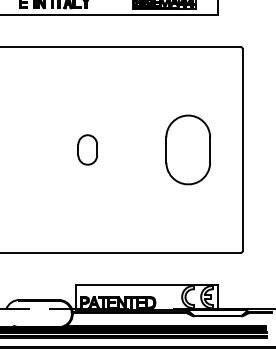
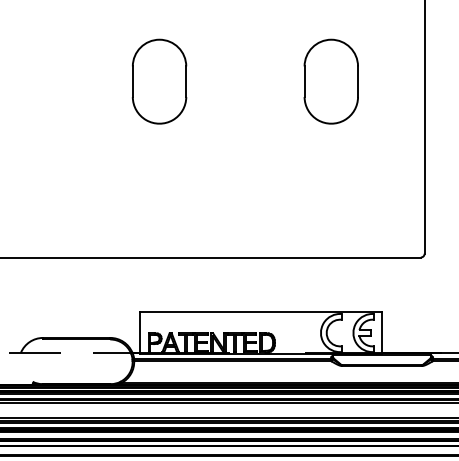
part: (87, 149) -> (159, 80), size x1.67
part: (187, 149) -> (330, 80), size x0.71

